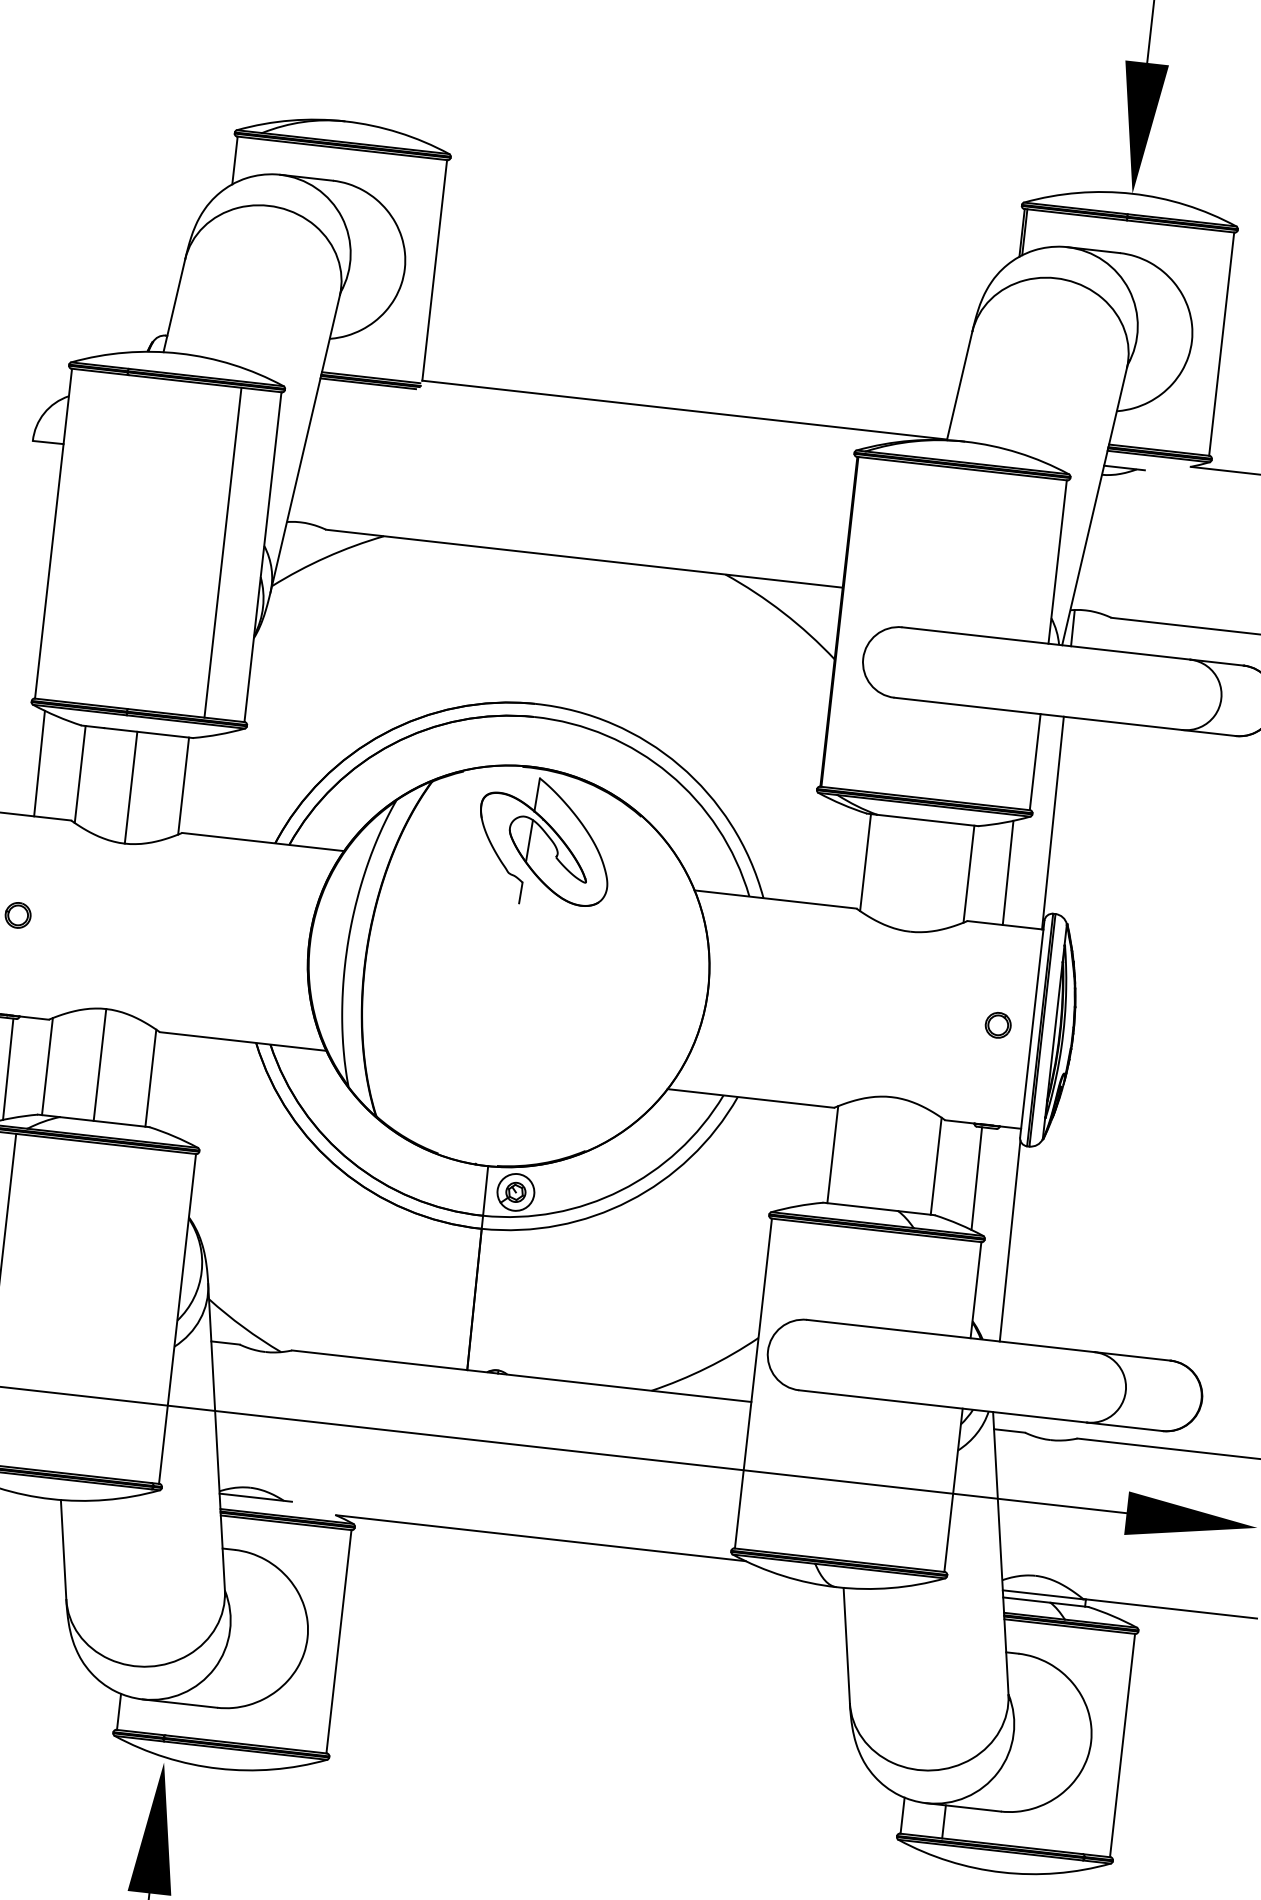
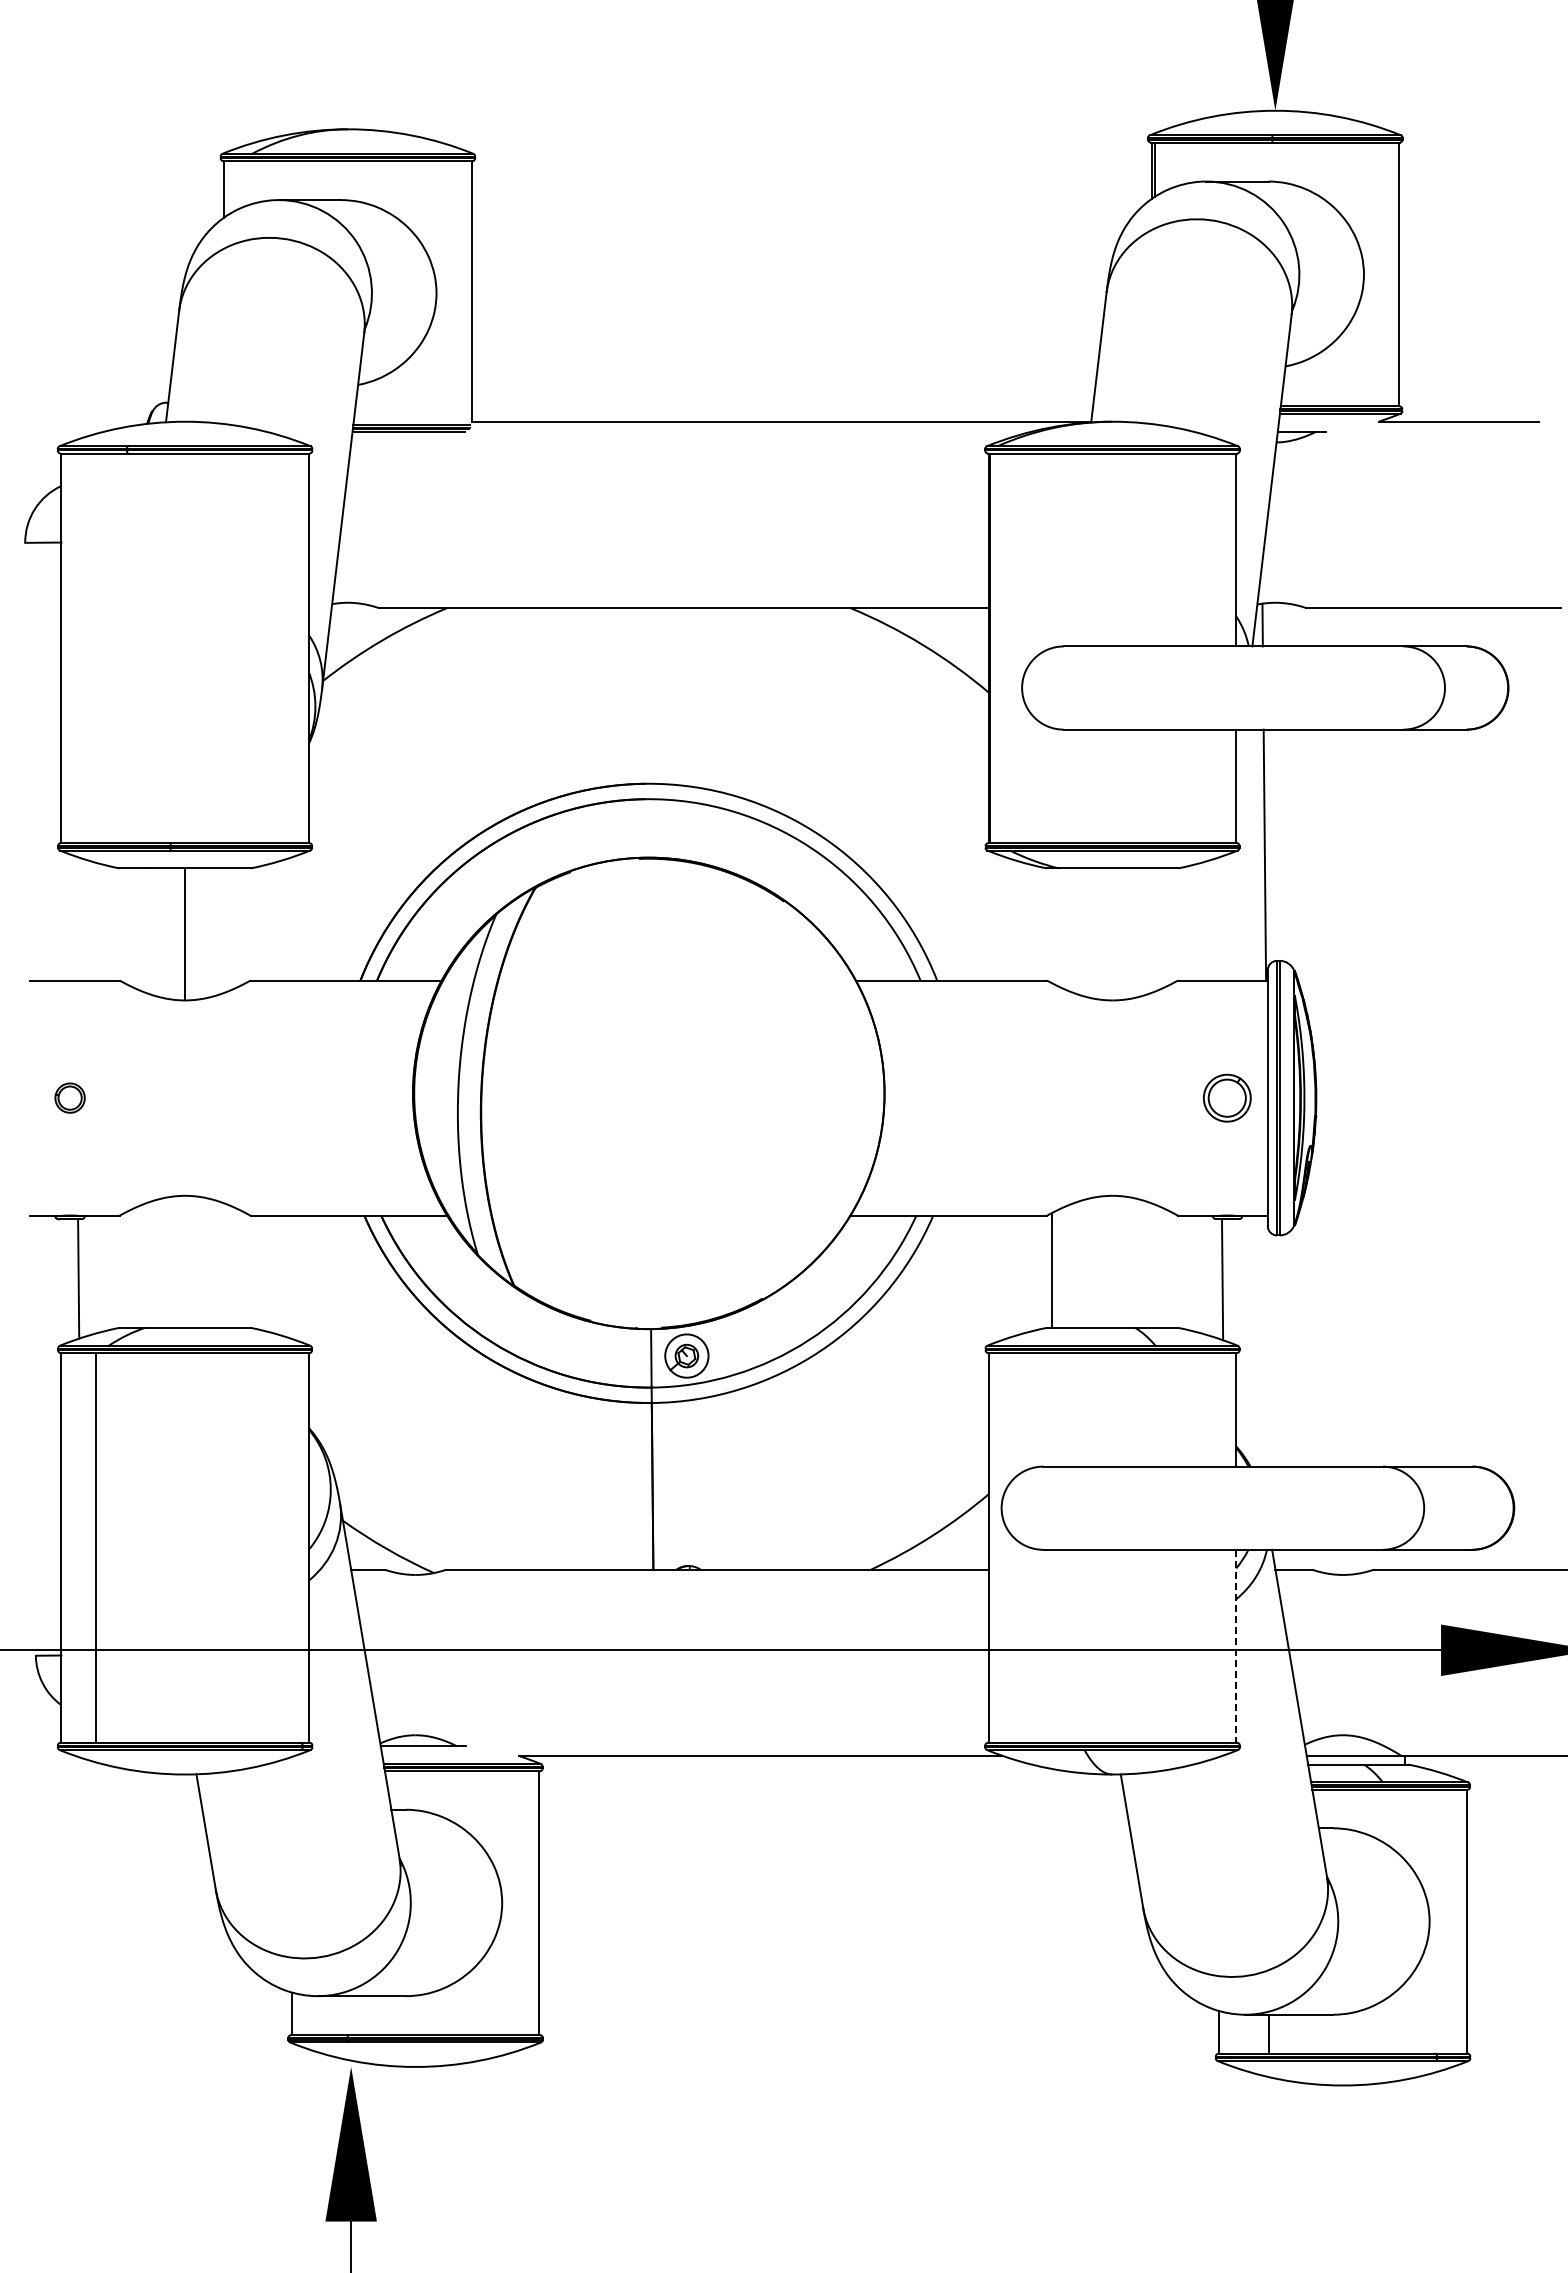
line: (222, 552) -> (261, 648), removed
line: (38, 763) -> (74, 918), removed
line: (80, 774) -> (124, 925), removed
line: (183, 785) -> (246, 925), removed
part: (544, 842) -> (674, 944), removed
line: (865, 862) -> (1051, 925), removed
line: (1007, 872) -> (1218, 918), removed
line: (968, 874) -> (1173, 925), removed
part: (998, 1024) -> (1227, 1097), size x1.6
line: (100, 1064) -> (185, 1261), removed
line: (47, 1066) -> (124, 1270), removed
line: (151, 1078) -> (246, 1270), removed
line: (936, 1166) -> (1173, 1270), removed
line: (1010, 1240) -> (1269, 1347), removed
line: (953, 1490) -> (1236, 1646), solid -> dashed

